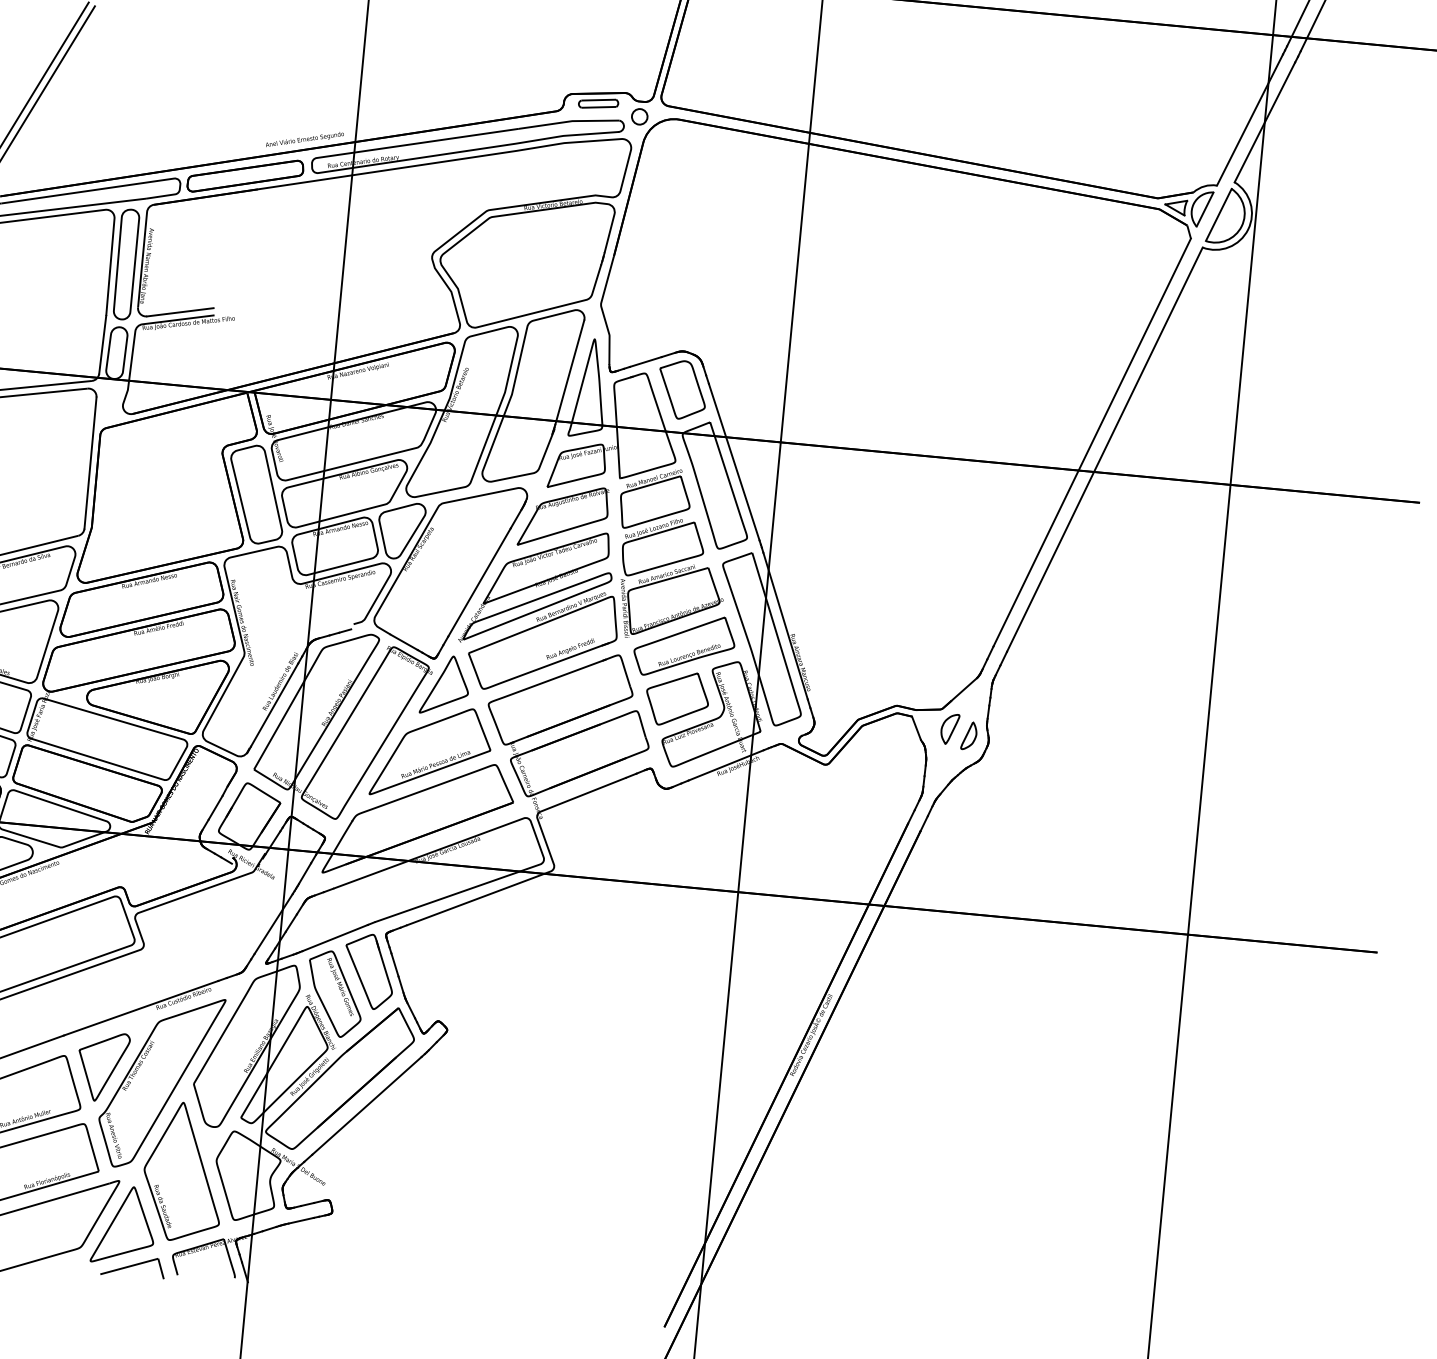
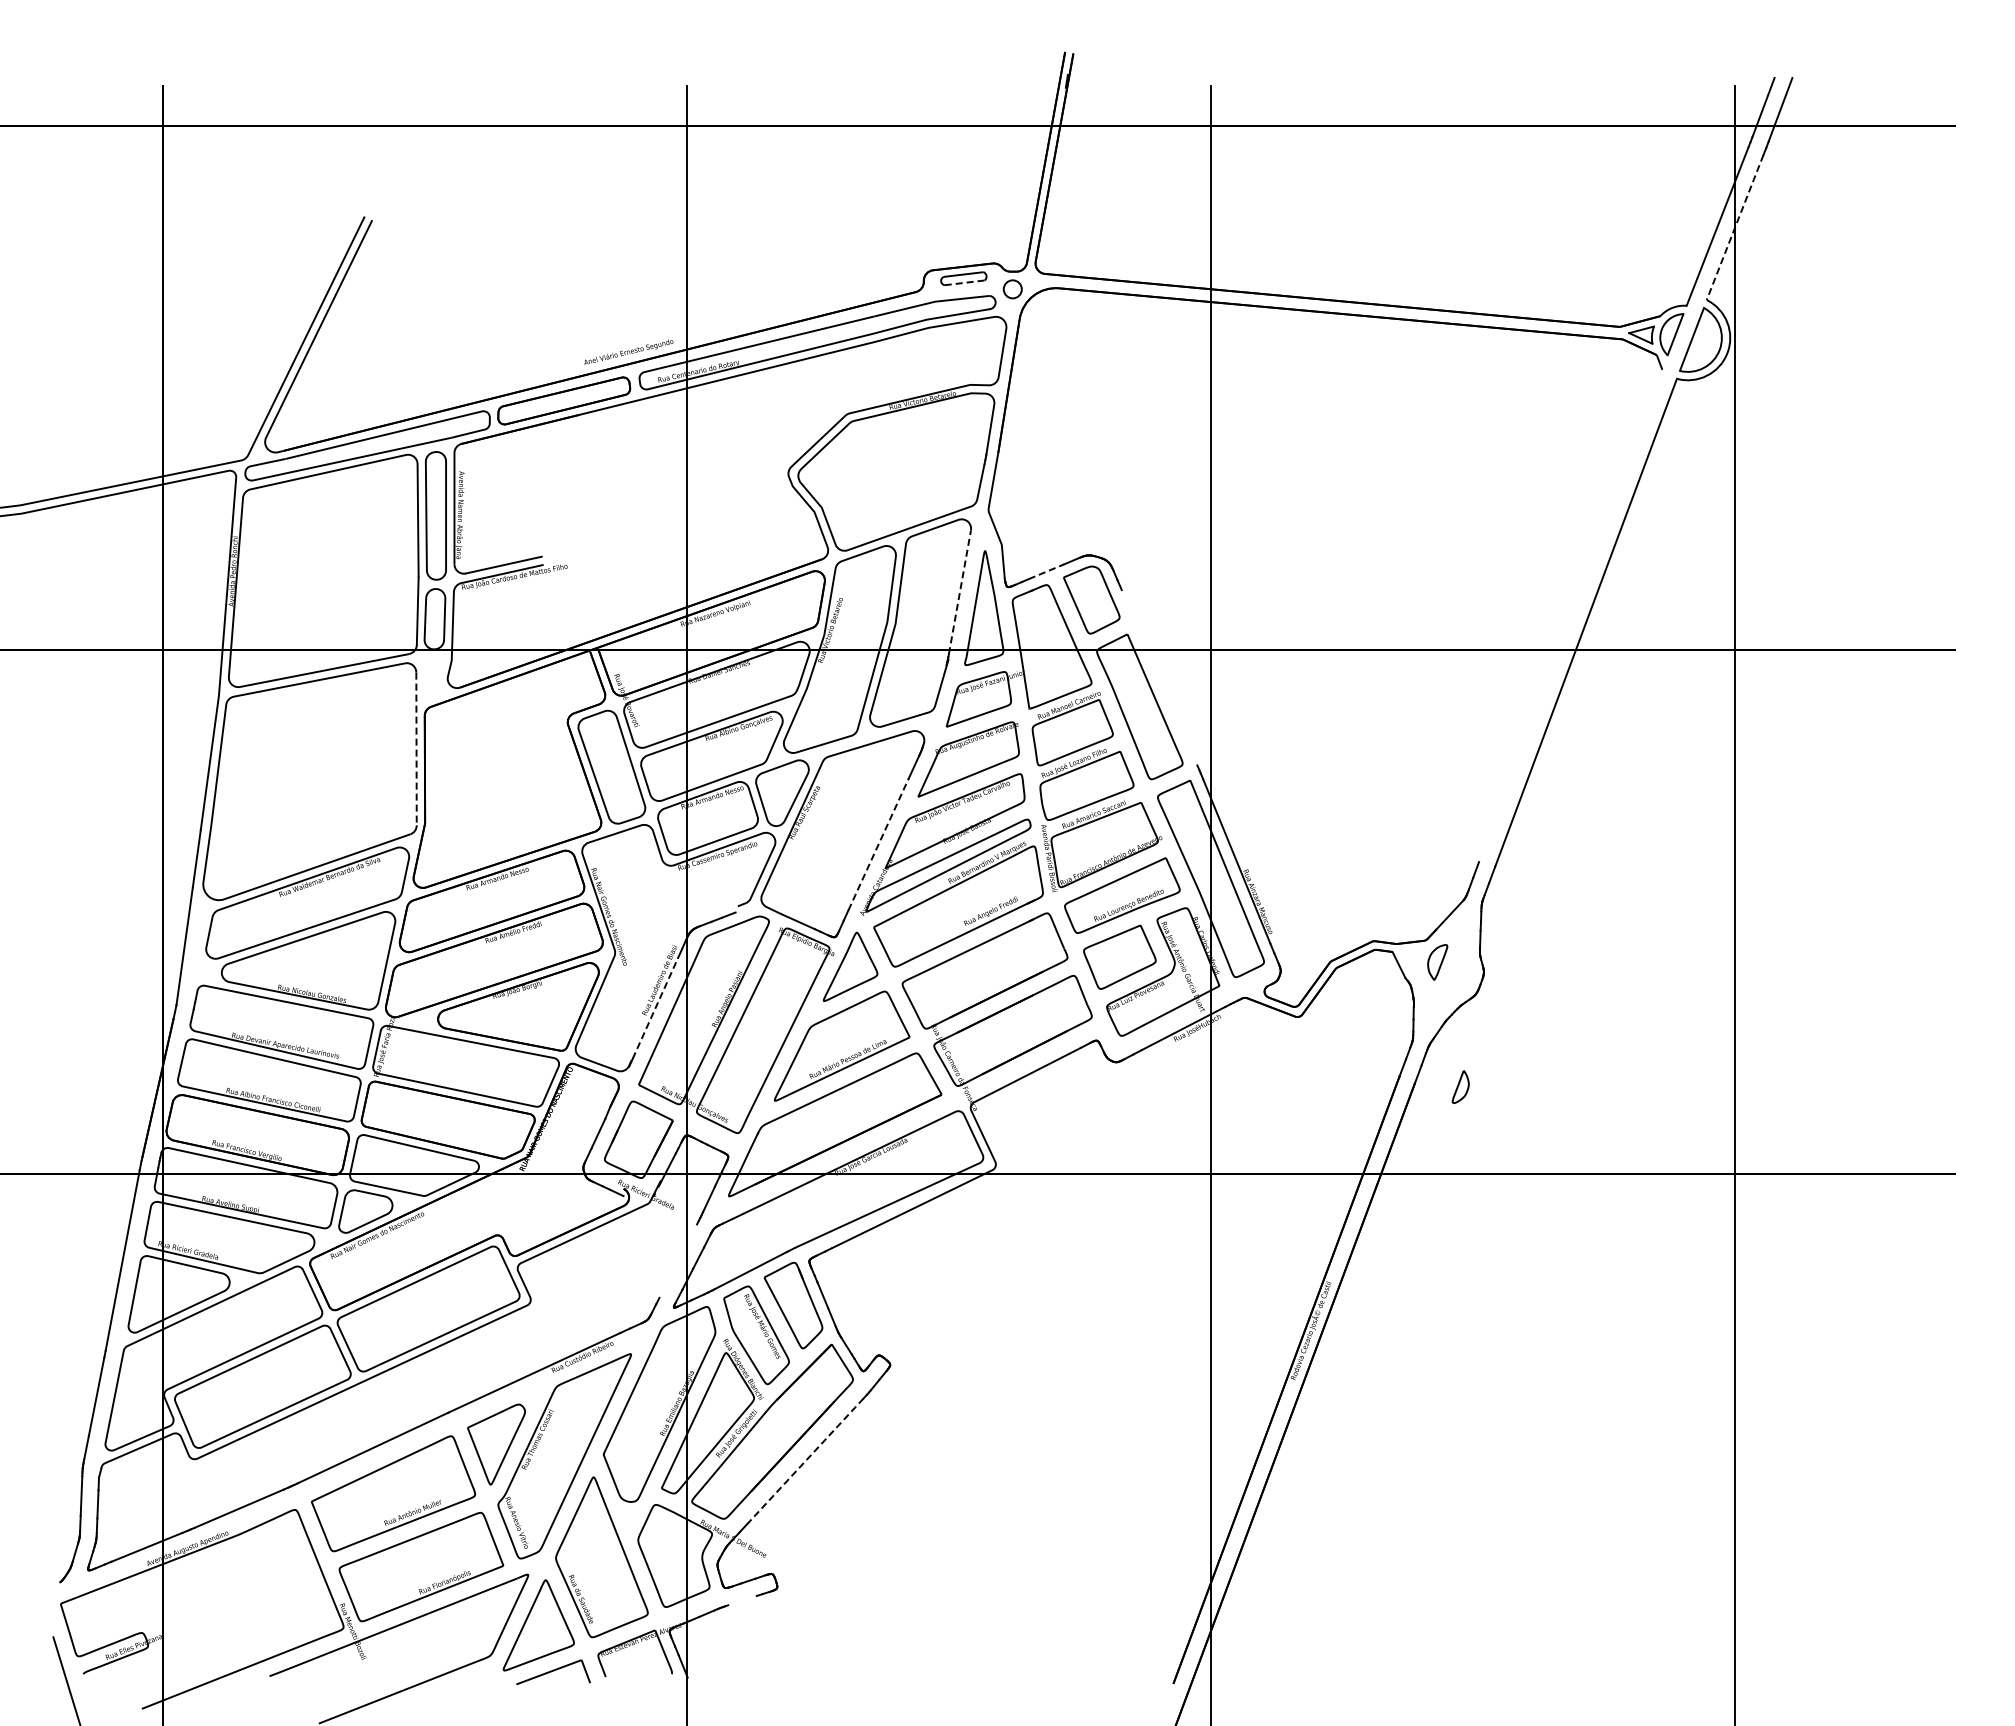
line: (599, 107) -> (965, 282), solid -> dashed
line: (1265, 122) -> (1735, 227), solid -> dashed
line: (646, 361) -> (1047, 571), solid -> dashed
line: (569, 372) -> (959, 592), solid -> dashed
line: (1092, 442) -> (1570, 615), removed
line: (734, 461) -> (1159, 677), removed
line: (90, 463) -> (416, 749), solid -> dashed
line: (479, 581) -> (878, 843), solid -> dashed
line: (274, 704) -> (655, 1007), solid -> dashed
part: (969, 735) -> (1460, 1086), moved
line: (273, 923) -> (678, 1260), removed
line: (366, 1106) -> (805, 1461), solid -> dashed
line: (301, 1220) -> (742, 1600), removed

